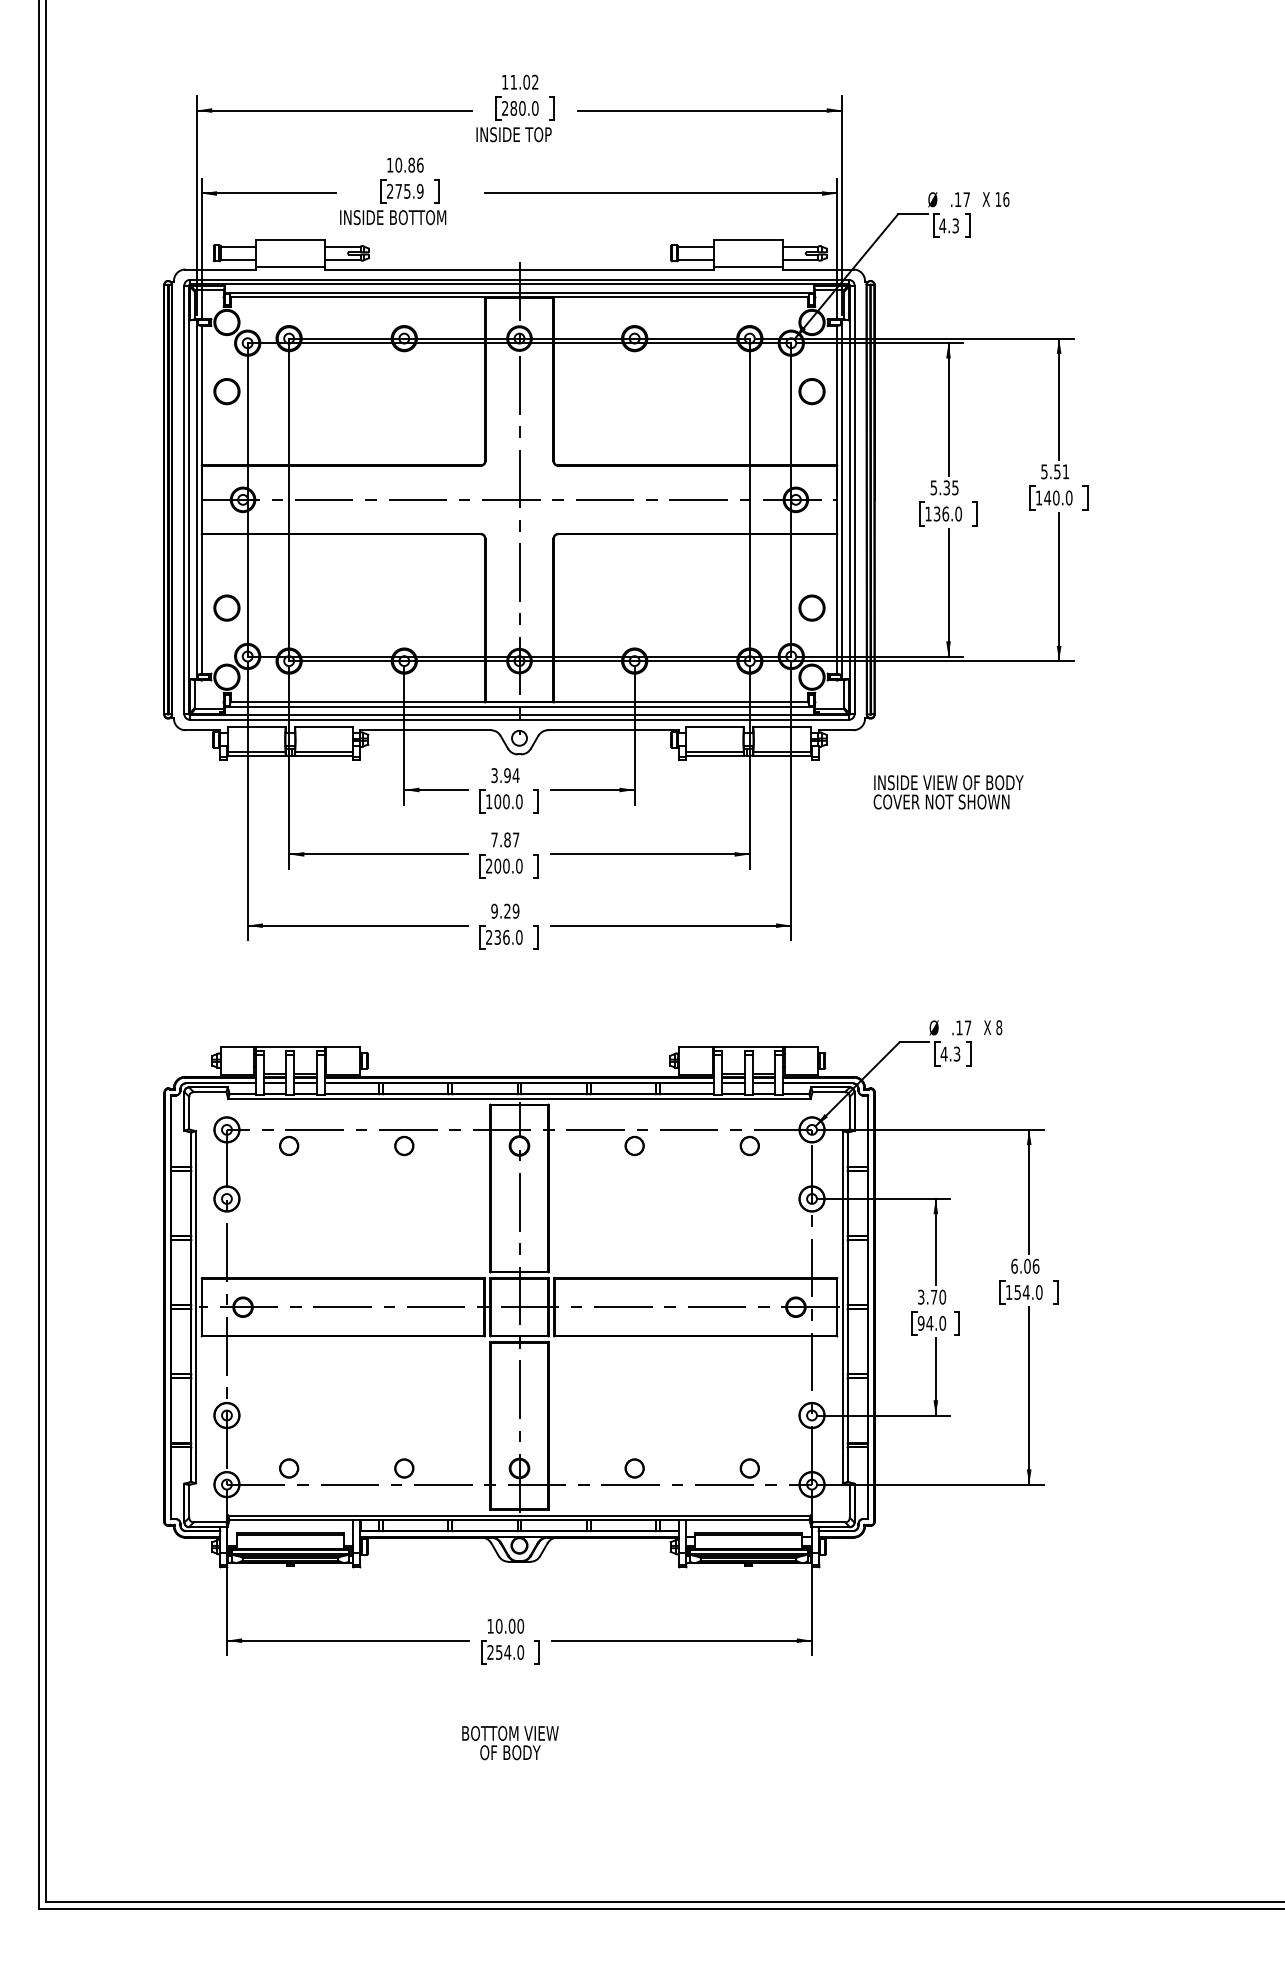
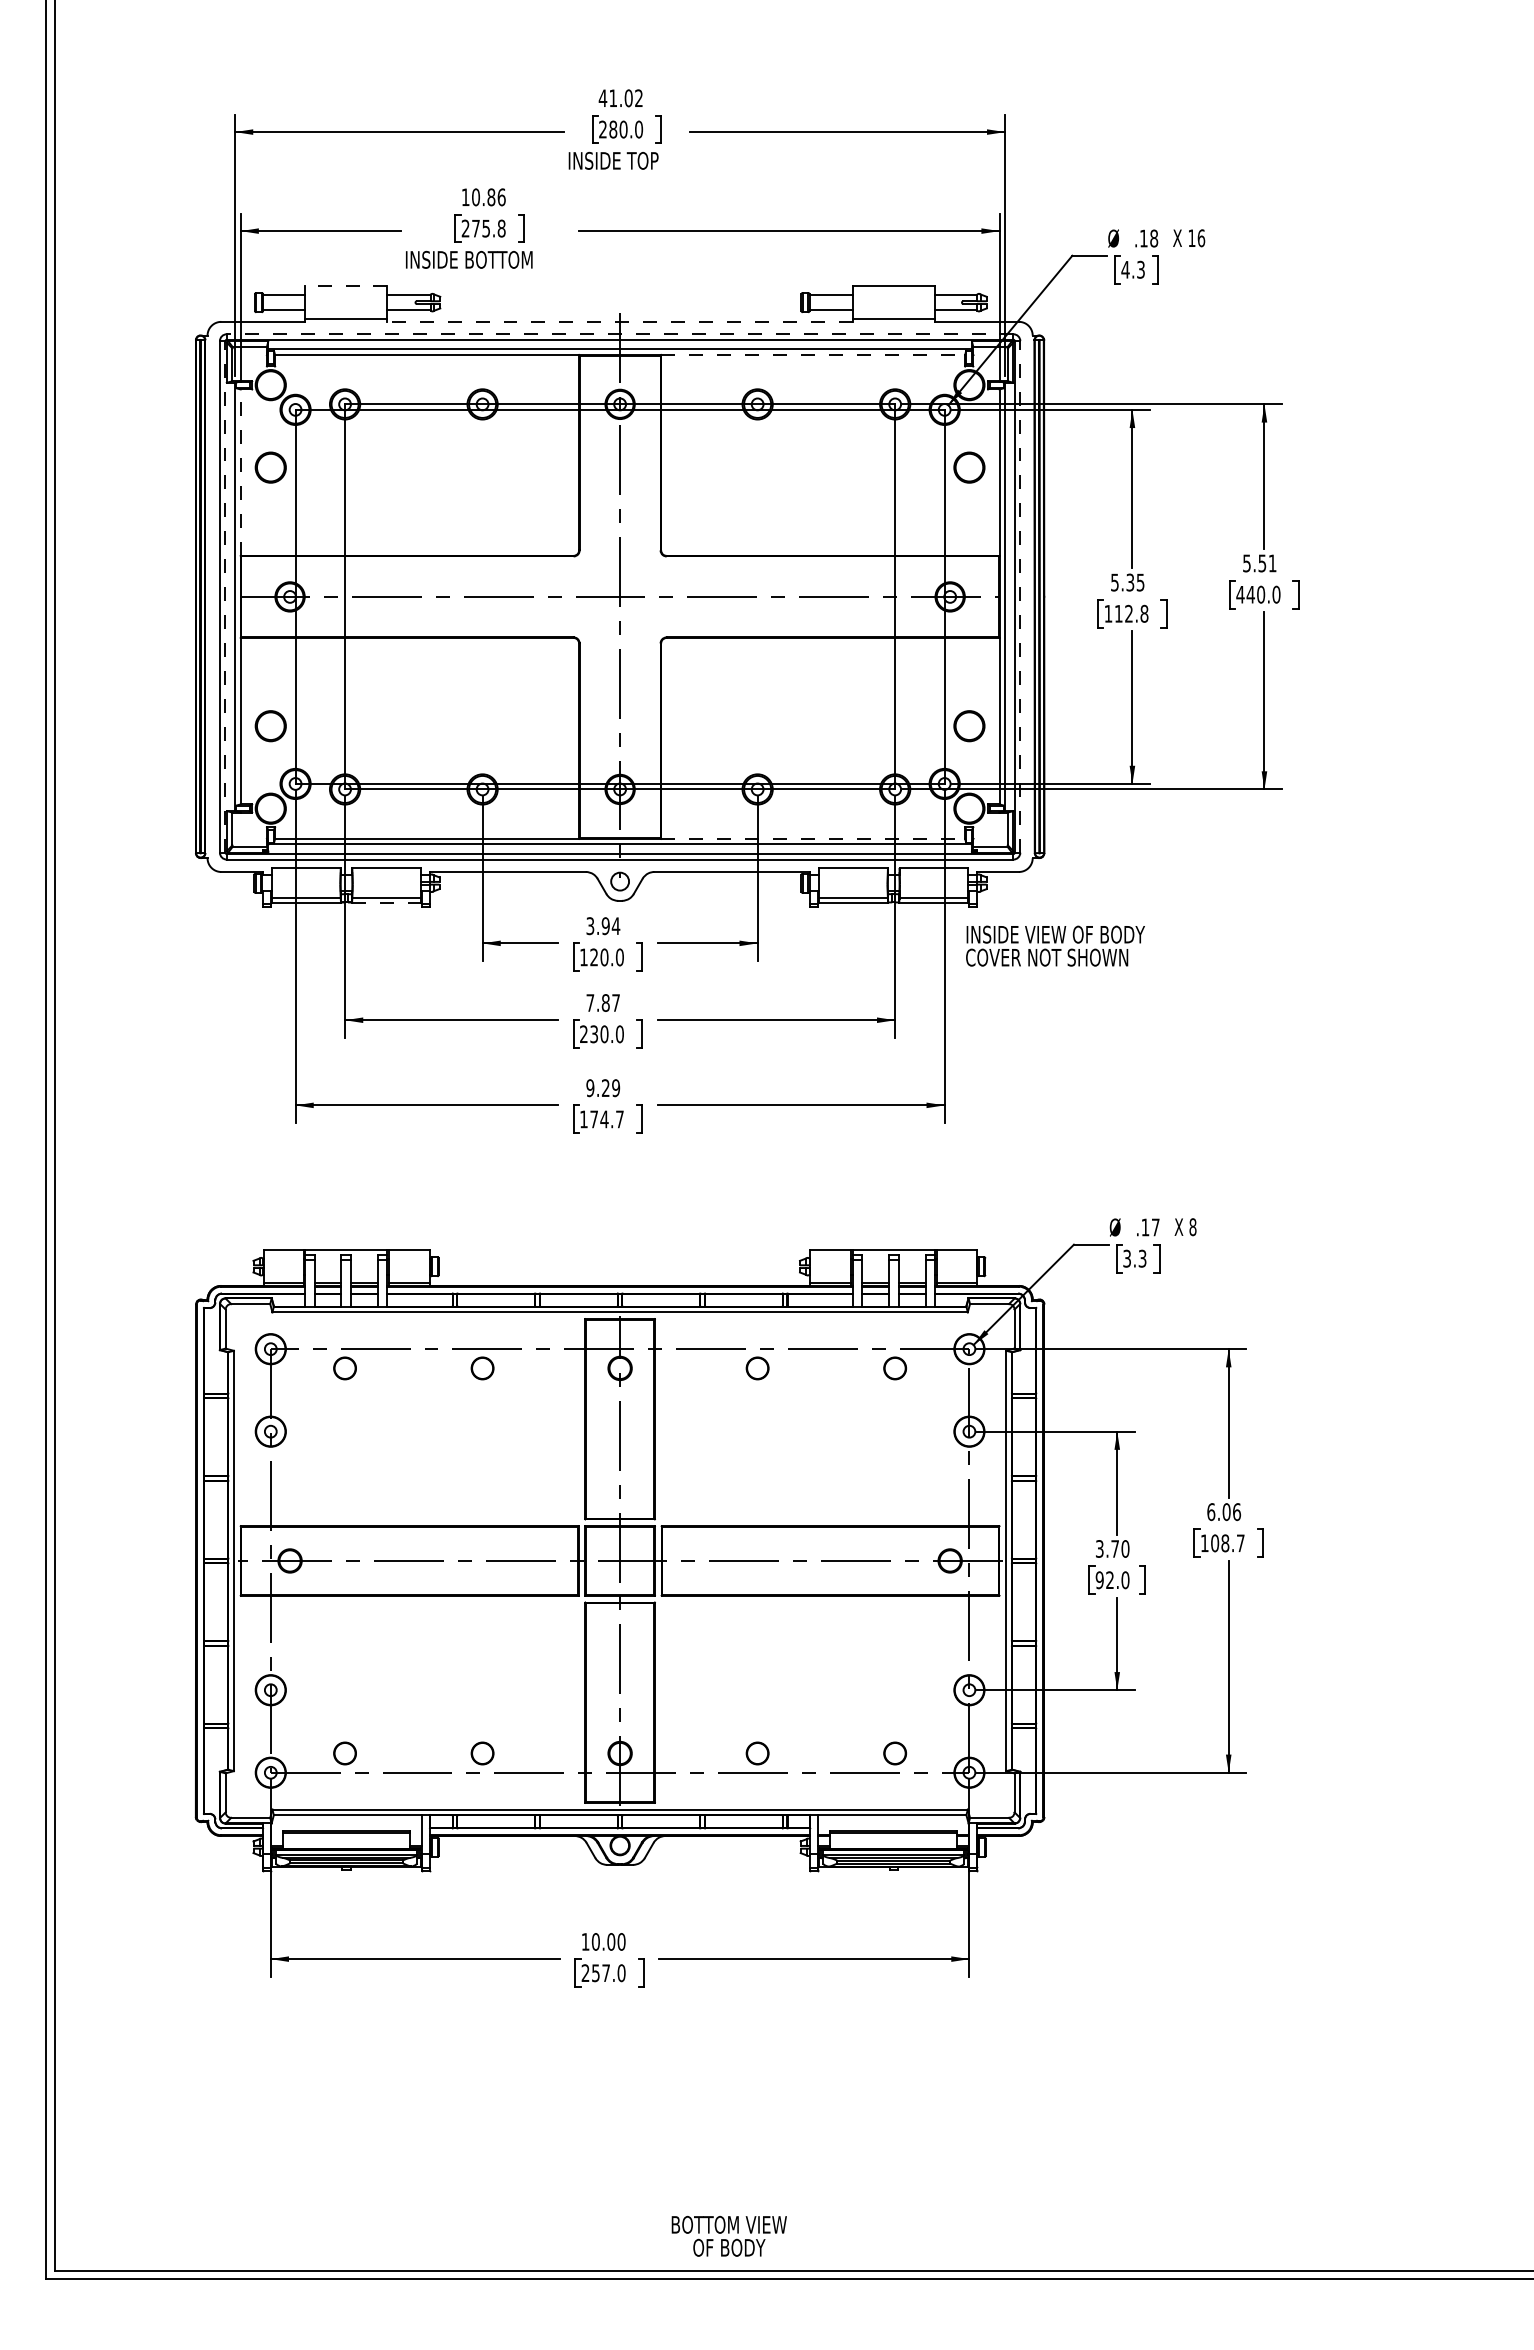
text: (504, 81) -> (602, 97), 11.02 -> 41.02
text: (420, 191) -> (501, 228), 275.9 -> 275.8
text: (967, 199) -> (1154, 238), .17 -> .18
line: (289, 239) -> (345, 286), solid -> dashed
line: (519, 269) -> (620, 321), solid -> dashed
line: (518, 280) -> (619, 334), solid -> dashed
line: (681, 297) -> (813, 355), solid -> dashed
line: (201, 395) -> (240, 472), solid -> dashed
text: (1039, 497) -> (1240, 594), 140.0 -> 440.0
line: (188, 499) -> (225, 596), solid -> dashed
line: (854, 499) -> (1020, 596), solid -> dashed
text: (947, 513) -> (1131, 613), 136.0 -> 112.8
line: (681, 702) -> (813, 838), solid -> dashed
line: (323, 755) -> (386, 902), solid -> dashed
text: (948, 791) -> (1055, 945), moved
text: (498, 801) -> (594, 957), 100.0 -> 120.0
text: (498, 866) -> (594, 1034), 200.0 -> 230.0
text: (503, 937) -> (601, 1119), 236.0 -> 174.7
text: (943, 1053) -> (1126, 1258), 4.3 -> 3.3
text: (1028, 1292) -> (1227, 1543), 154.0 -> 108.7
text: (929, 1322) -> (1109, 1579), 94.0 -> 92.0
text: (507, 1651) -> (605, 1972), 254.0 -> 257.0
text: (509, 1742) -> (728, 2235), moved

